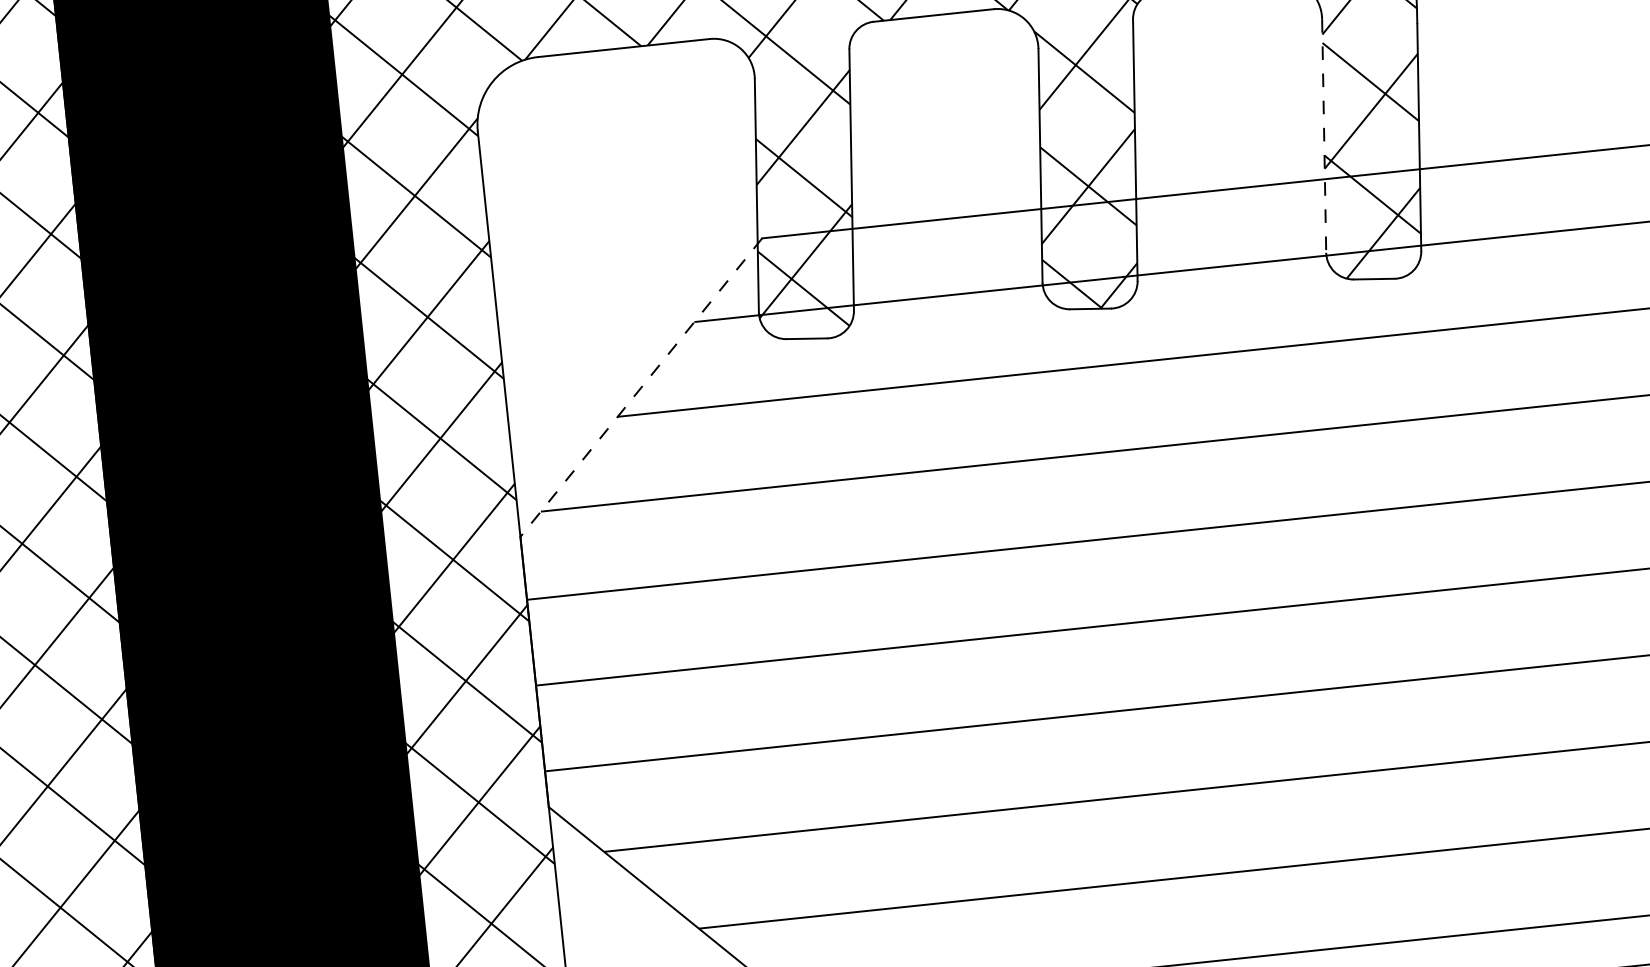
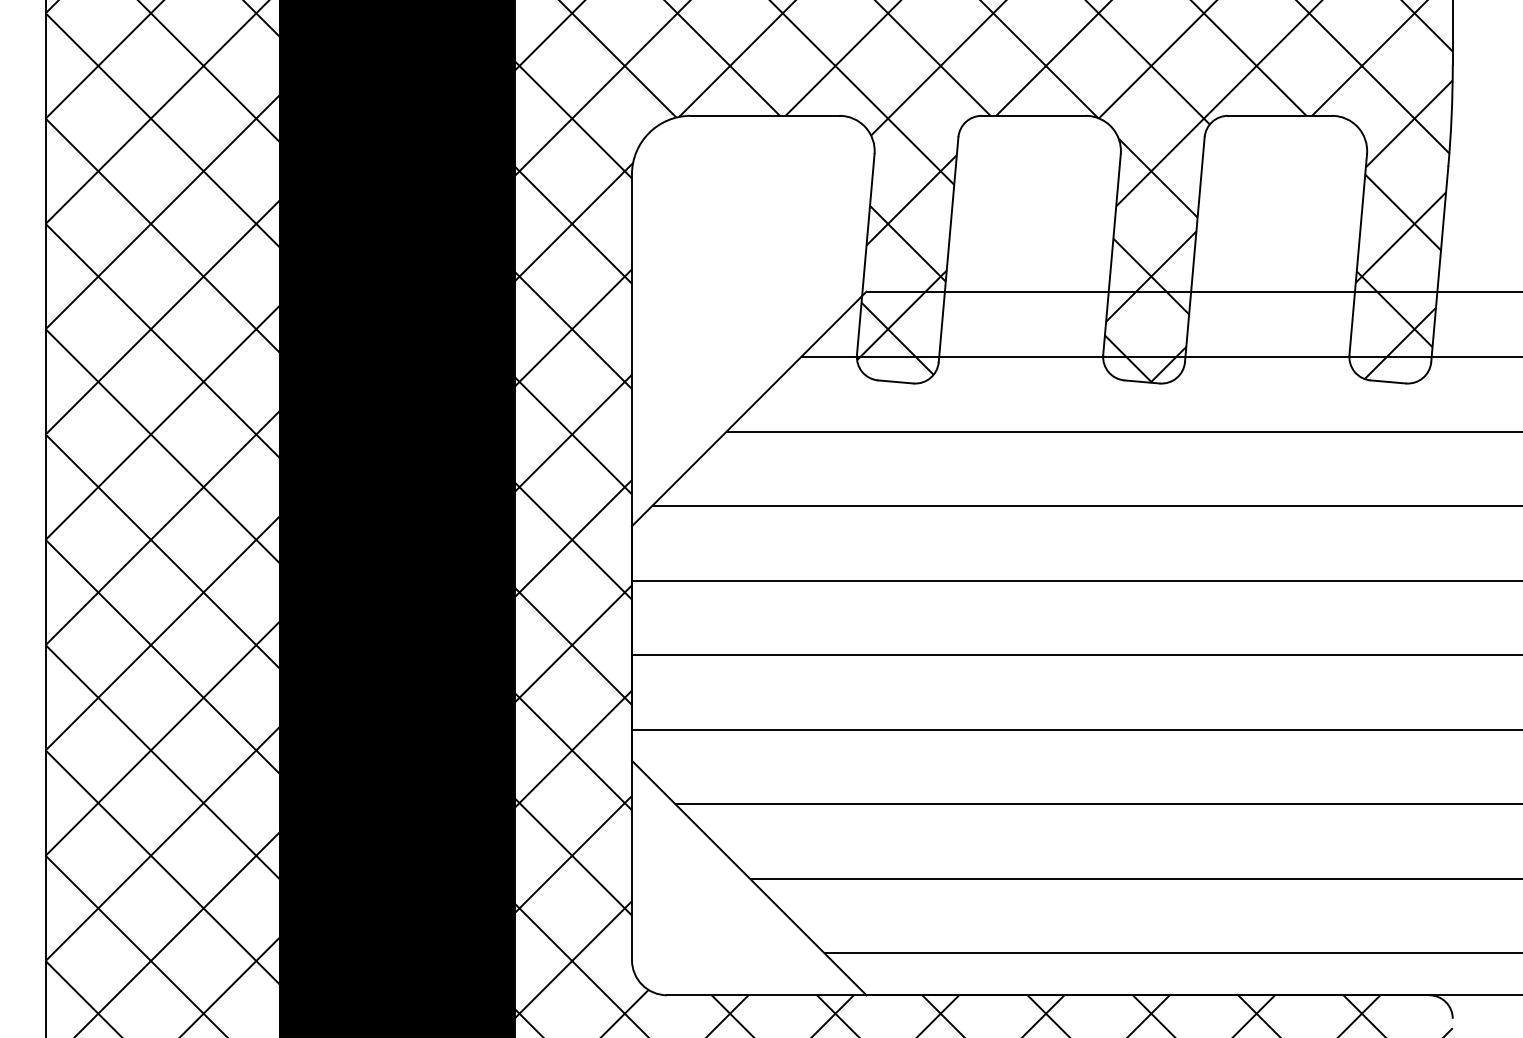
line: (1324, 135) -> (1358, 254), dashed -> solid
line: (641, 387) -> (749, 408), dashed -> solid

